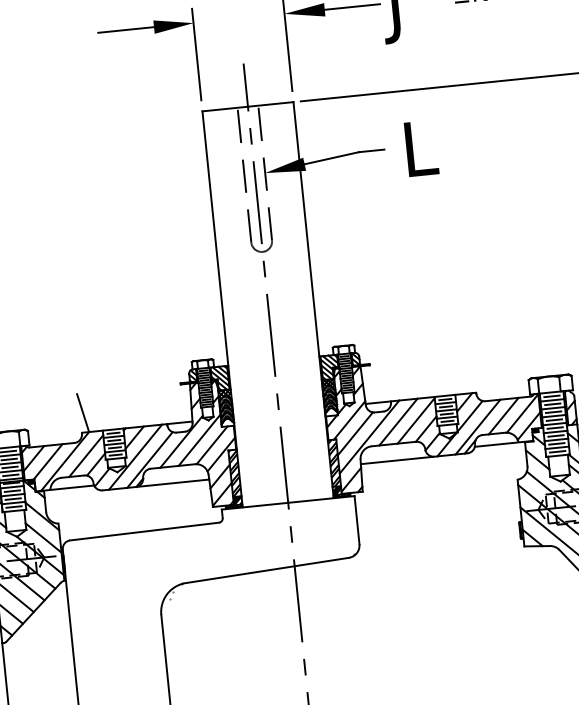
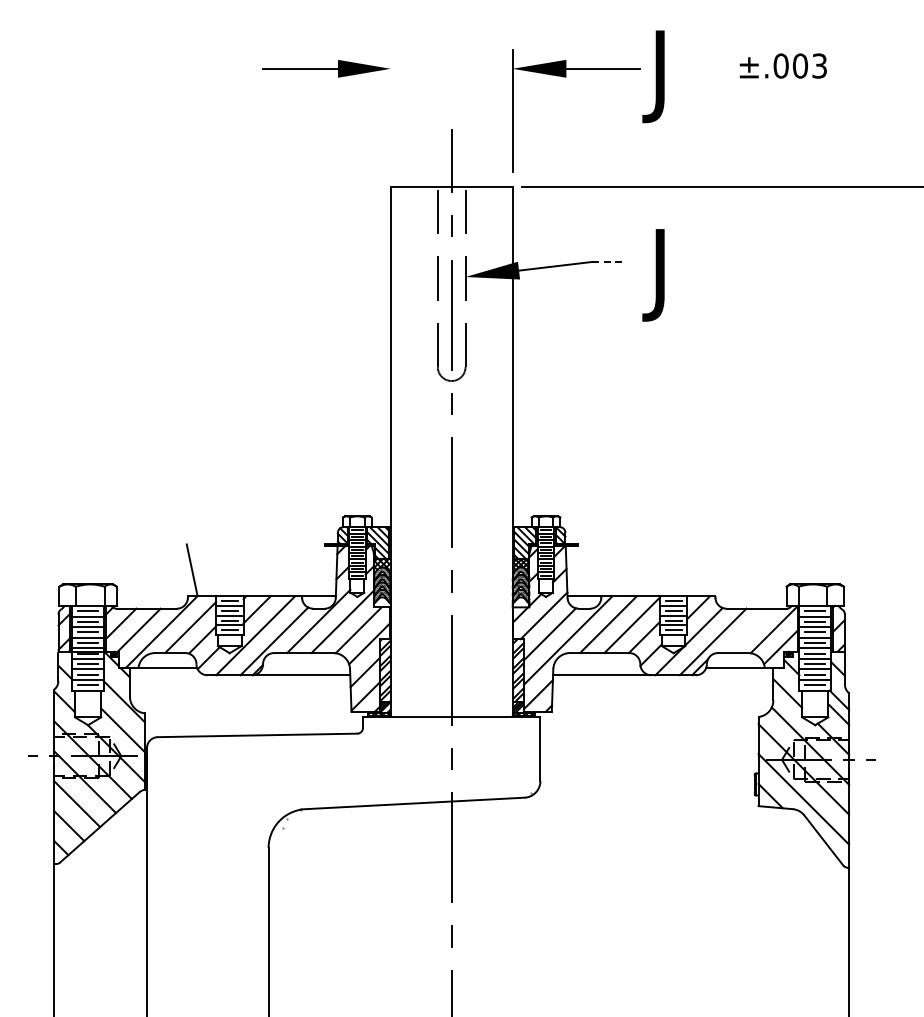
line: (196, 54) -> (390, 110), removed
line: (371, 150) -> (609, 261), solid -> dashed
text: (416, 156) -> (668, 275), L -> J
line: (503, 415) -> (748, 630), removed

